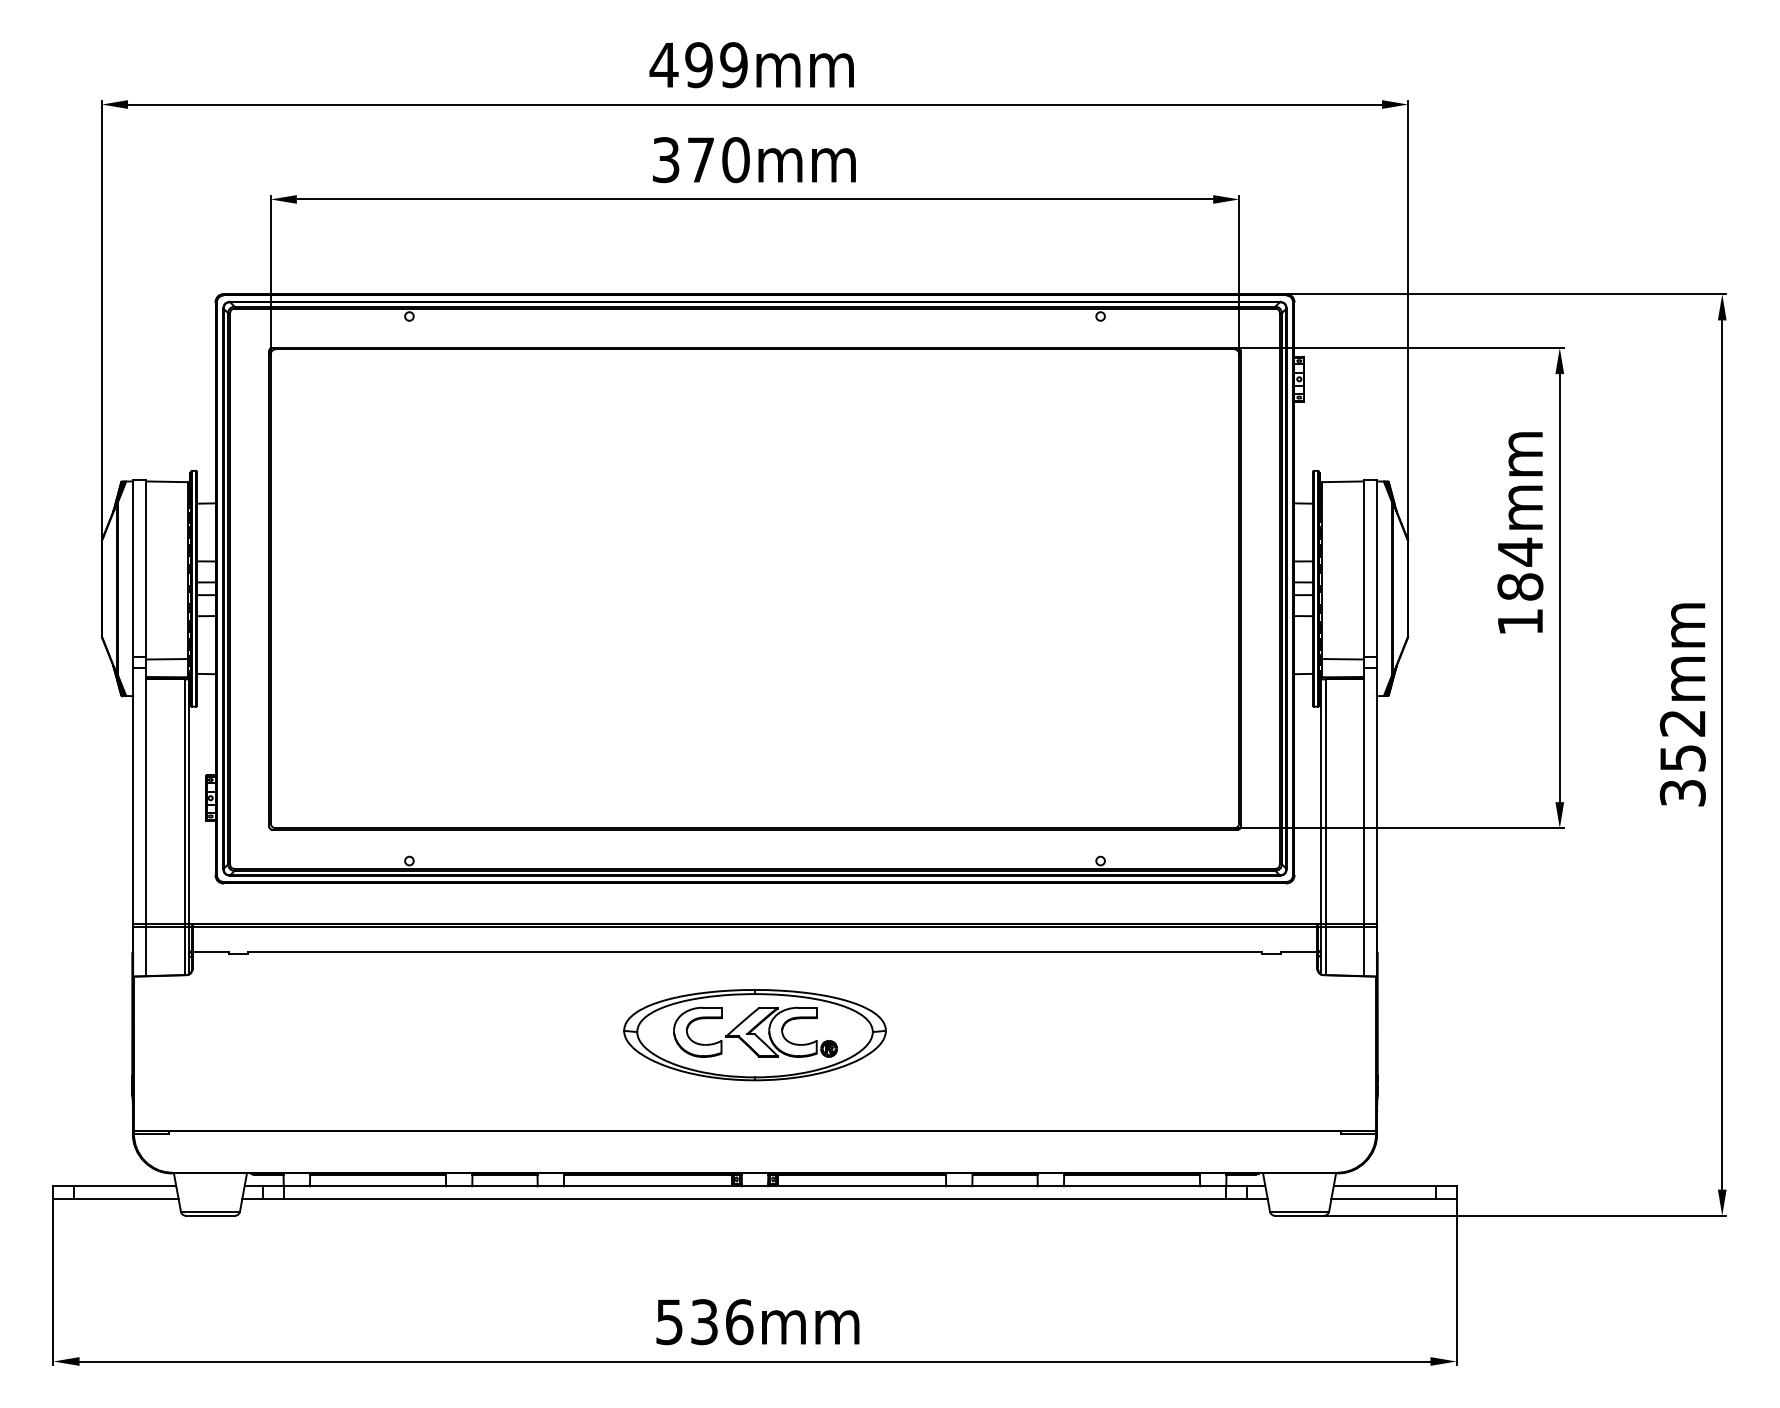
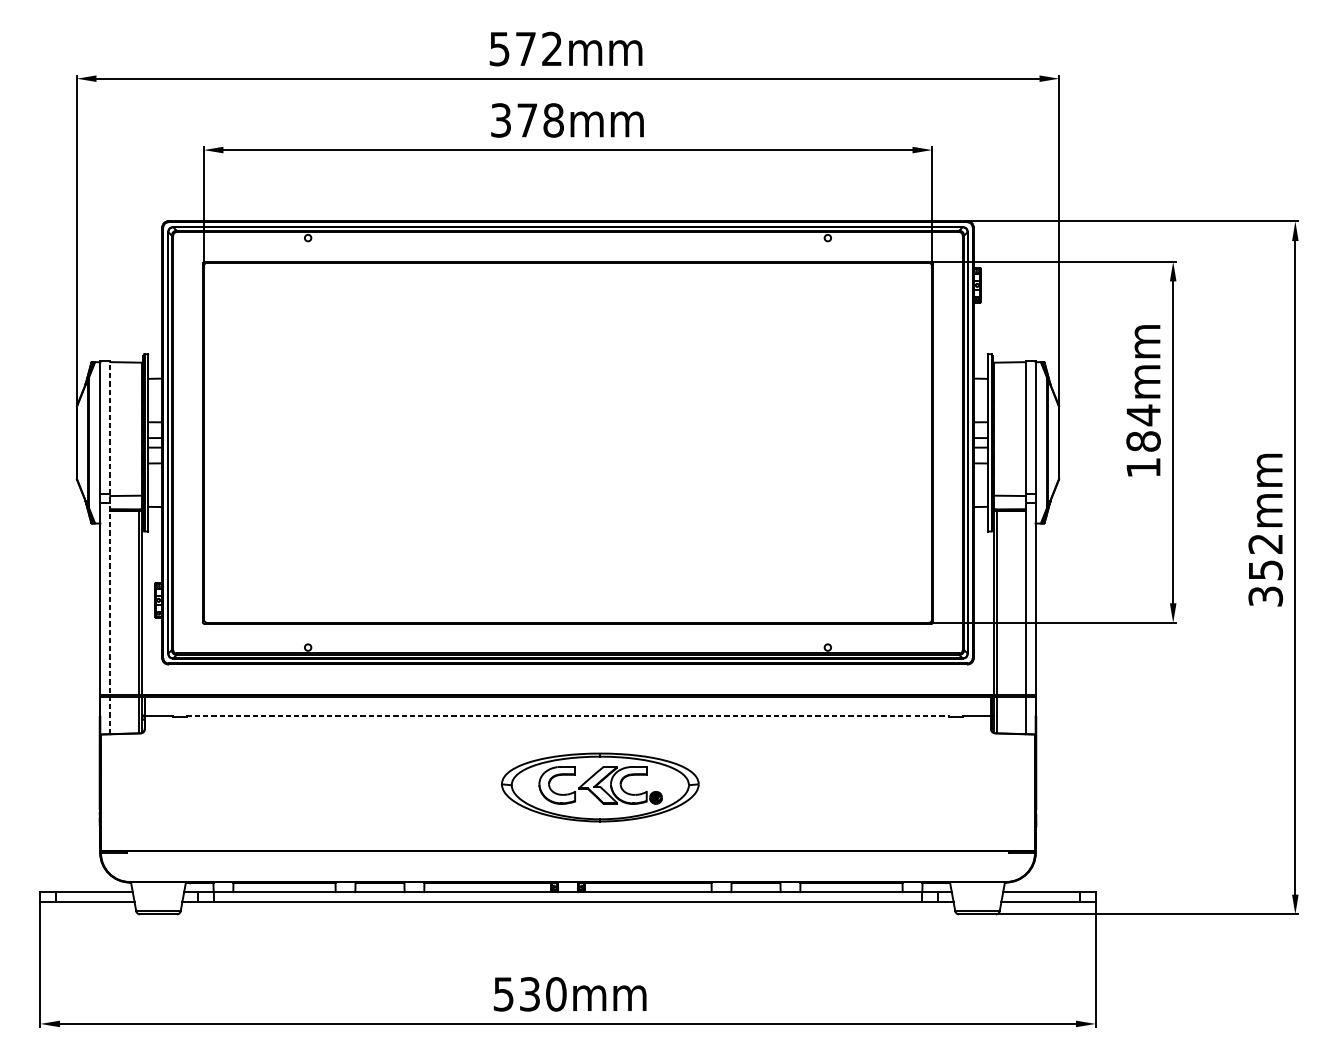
text: (698, 65) -> (525, 49), 499mm -> 572mm
text: (735, 159) -> (553, 120), 370mm -> 378mm
line: (146, 727) -> (110, 547), solid -> dashed
line: (755, 951) -> (568, 715), solid -> dashed
part: (754, 1035) -> (599, 787), moved
text: (739, 1322) -> (556, 994), 536mm -> 530mm

